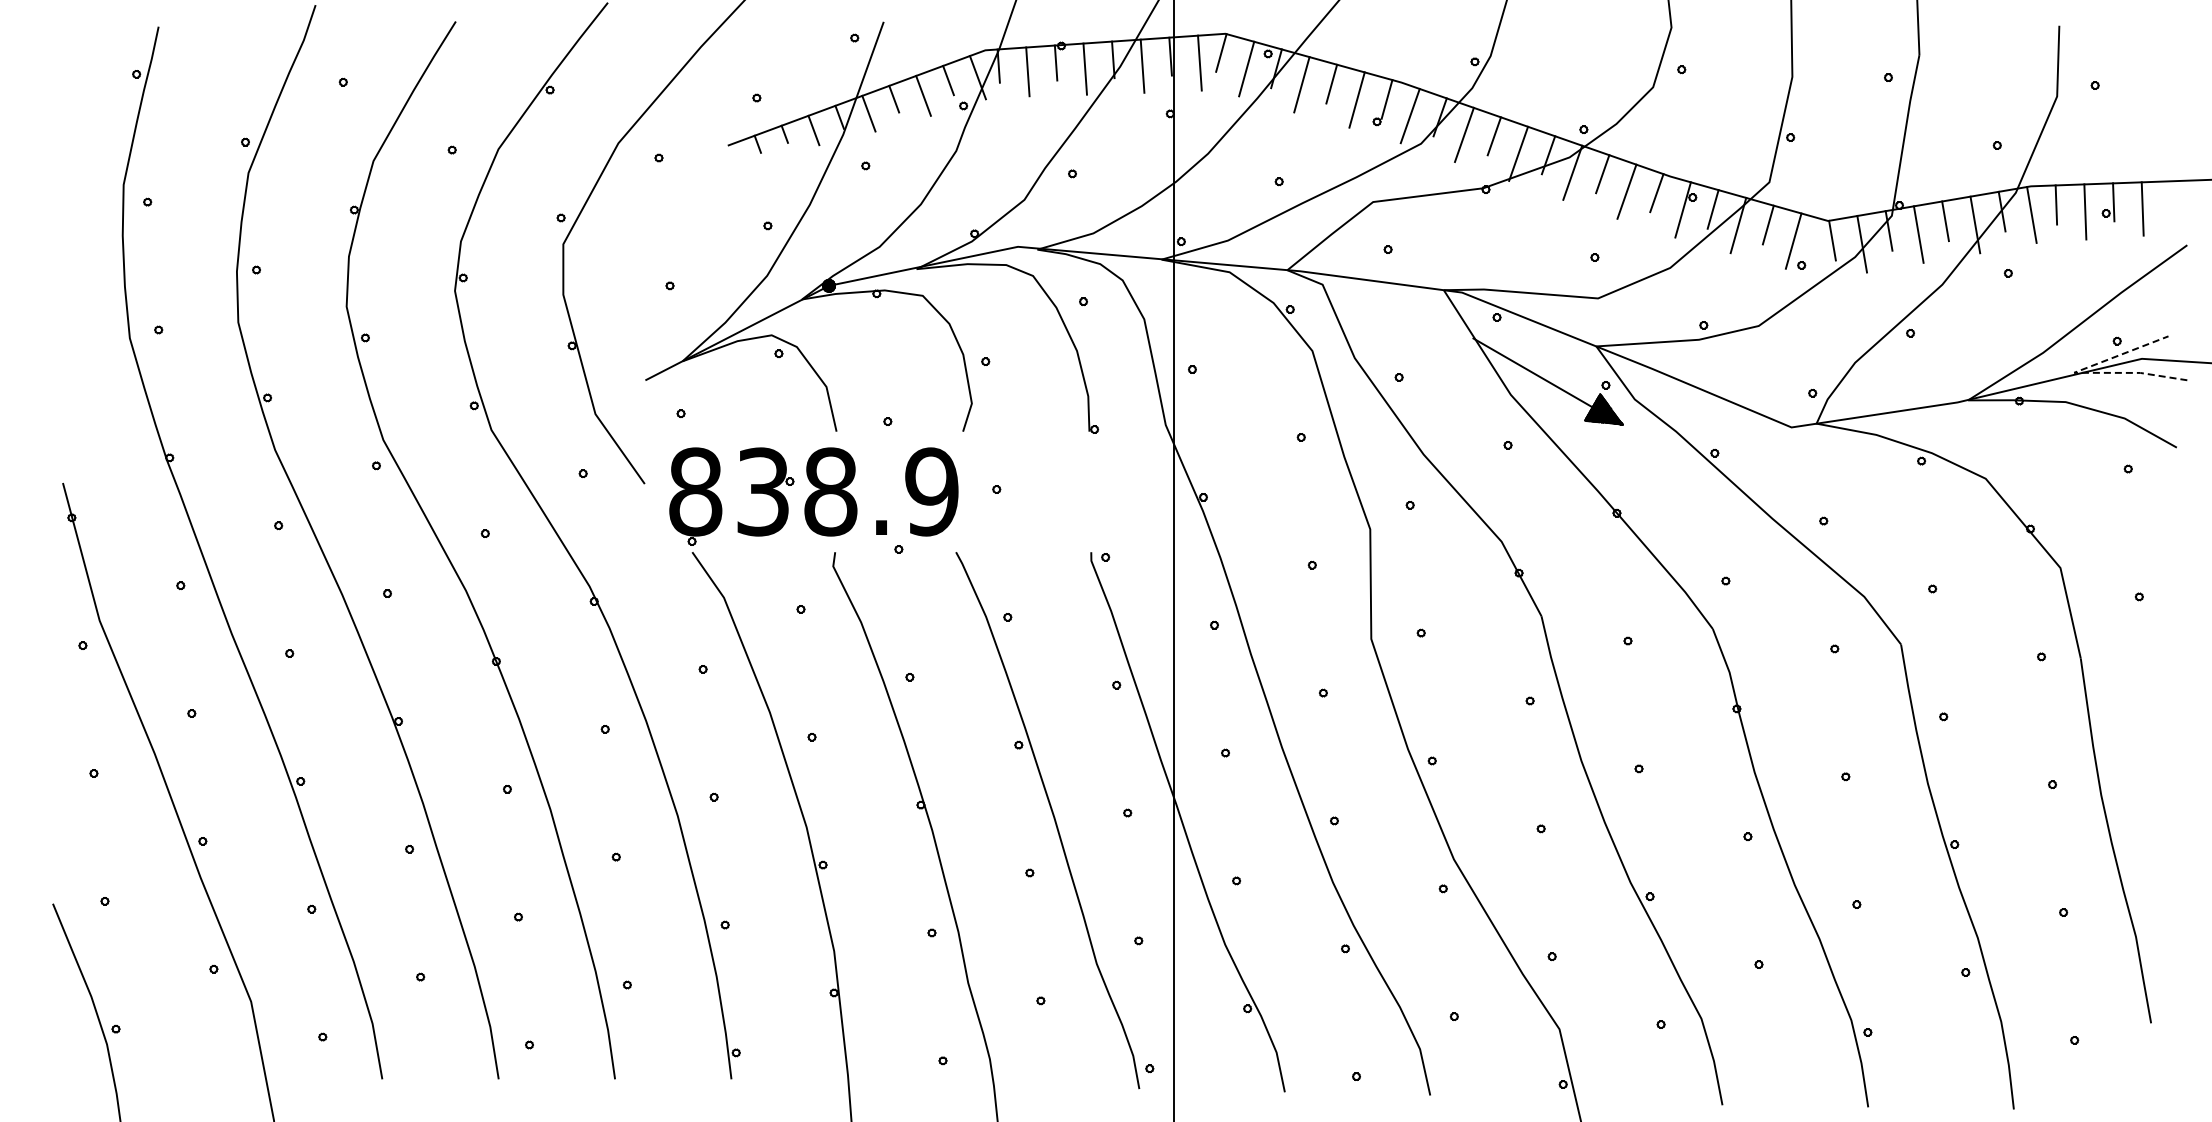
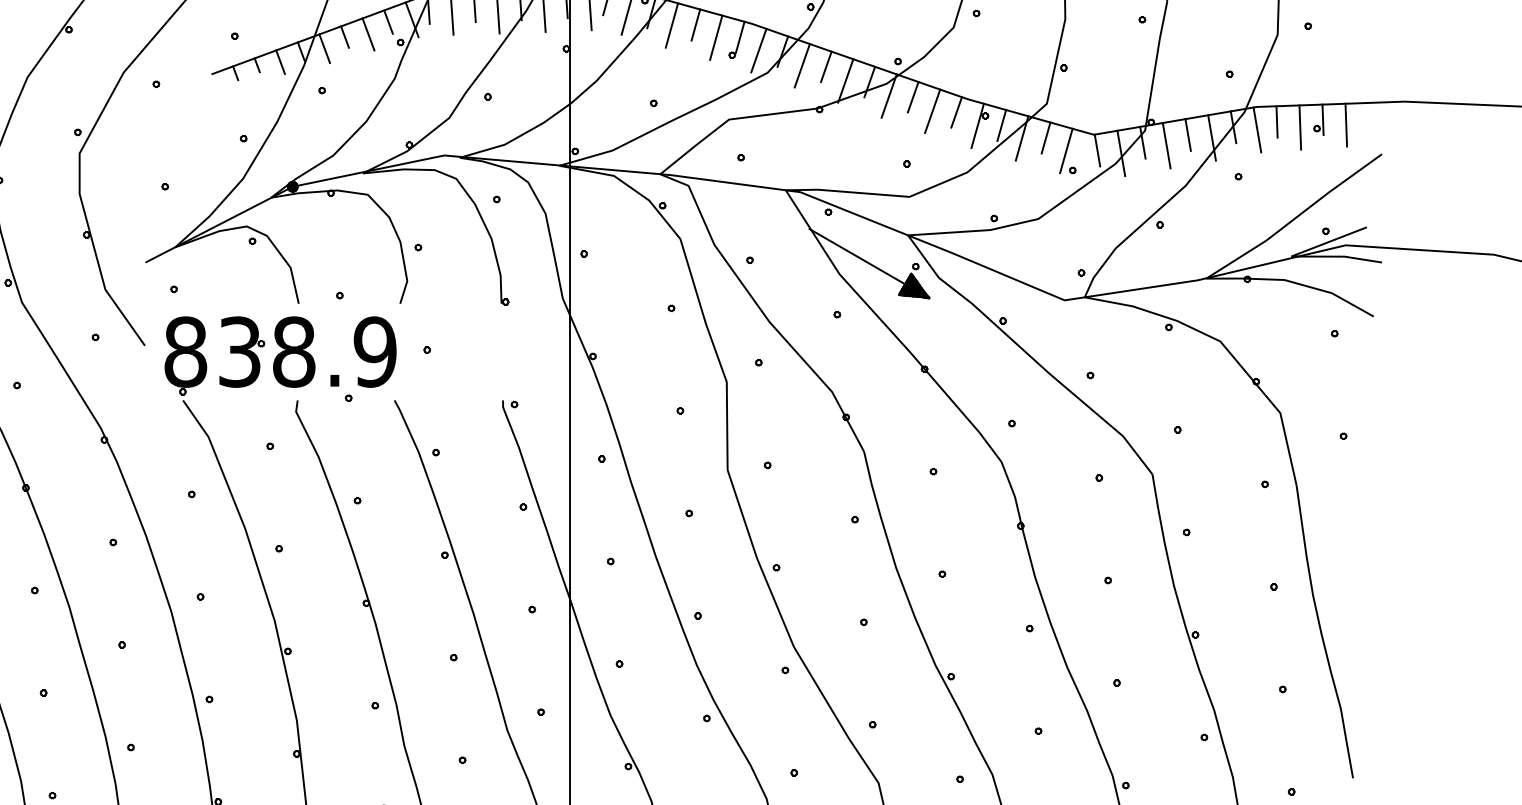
line: (2080, 372) -> (1296, 256), dashed -> solid

